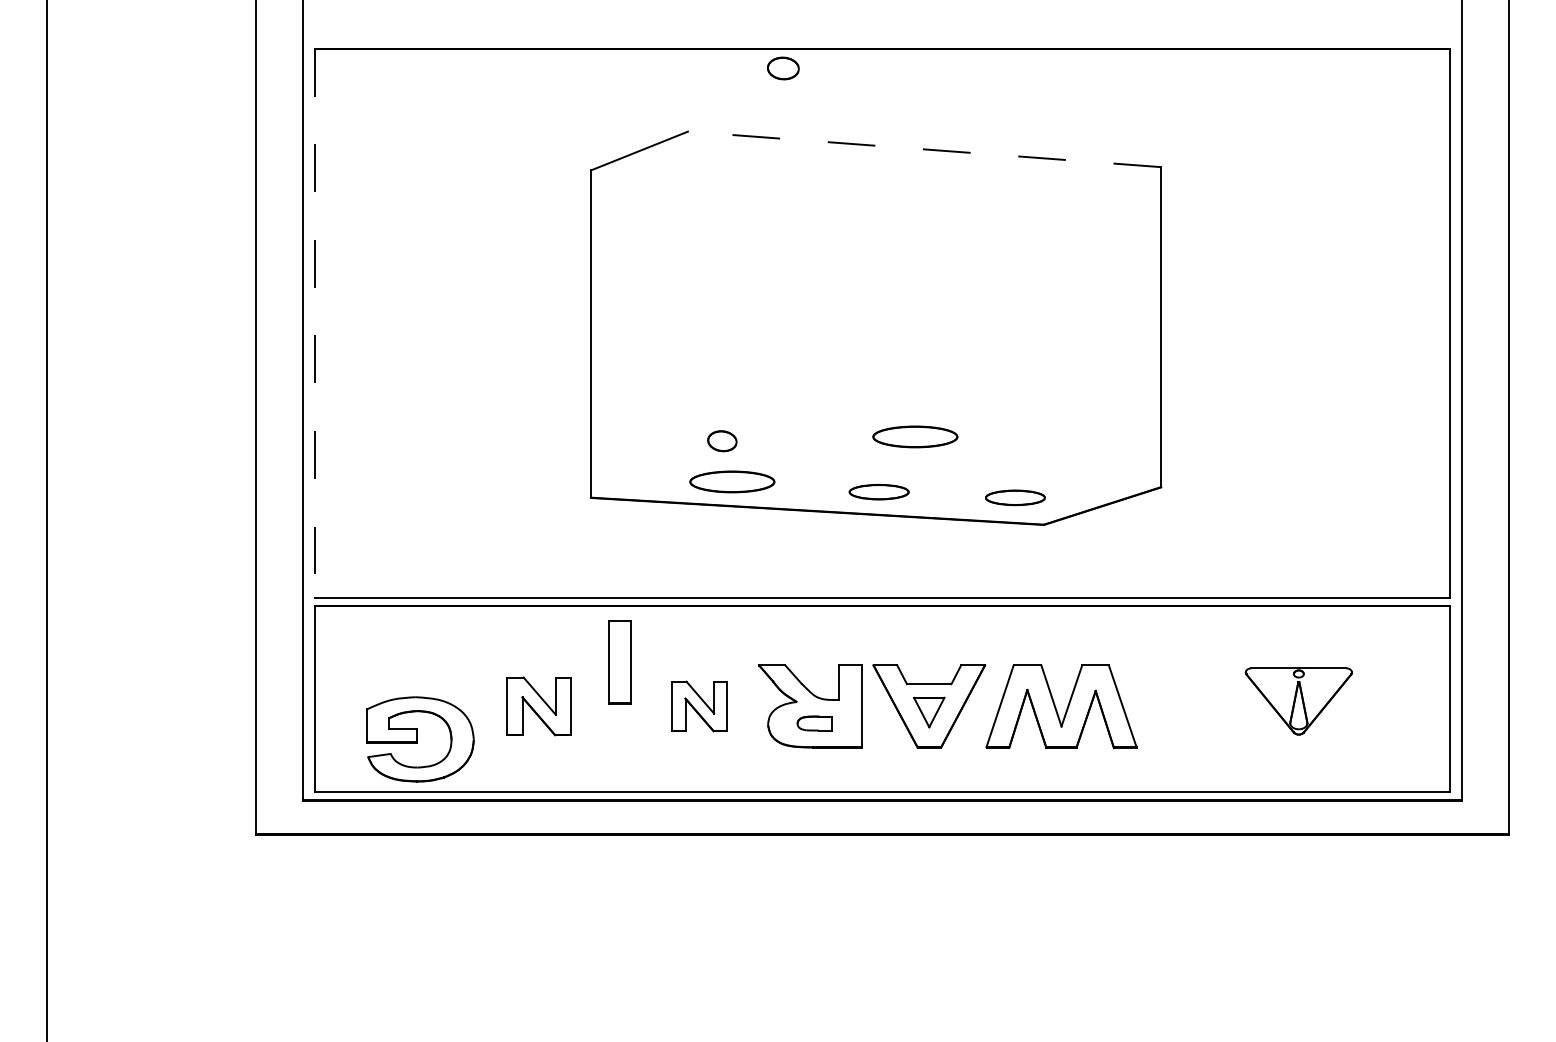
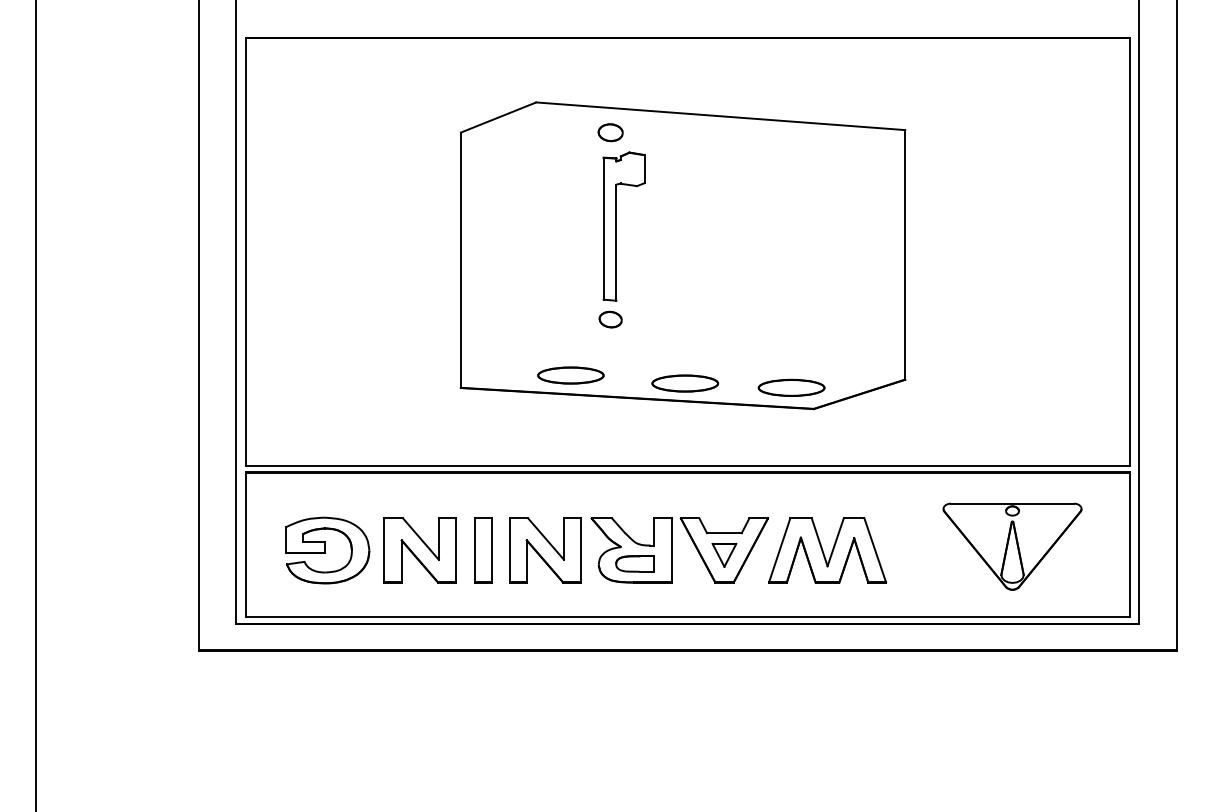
part: (783, 68) -> (610, 132), moved
line: (924, 149) -> (720, 116), dashed -> solid
part: (791, 290) -> (617, 226), added
line: (315, 323) -> (245, 252), dashed -> solid
part: (915, 436) -> (713, 340), removed
part: (722, 441) -> (610, 319), moved
part: (879, 491) -> (685, 382), size x1.43
part: (1015, 497) -> (791, 387), size x1.43
part: (619, 662) -> (482, 550), moved
part: (1298, 701) -> (1012, 546), size x1.67
part: (538, 706) -> (419, 550), size x1.43
part: (699, 706) -> (545, 550), size x1.67
part: (814, 723) -> (634, 563), size x1.43
part: (420, 739) -> (327, 550), moved

